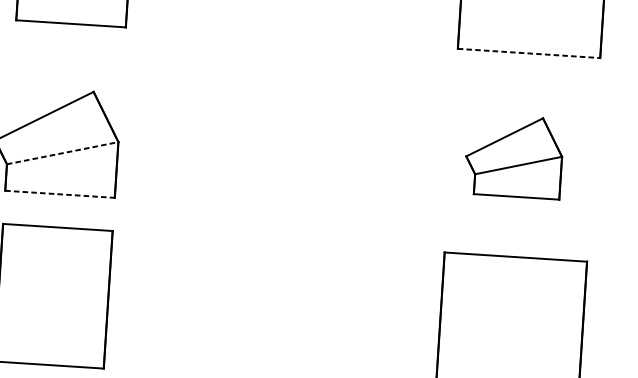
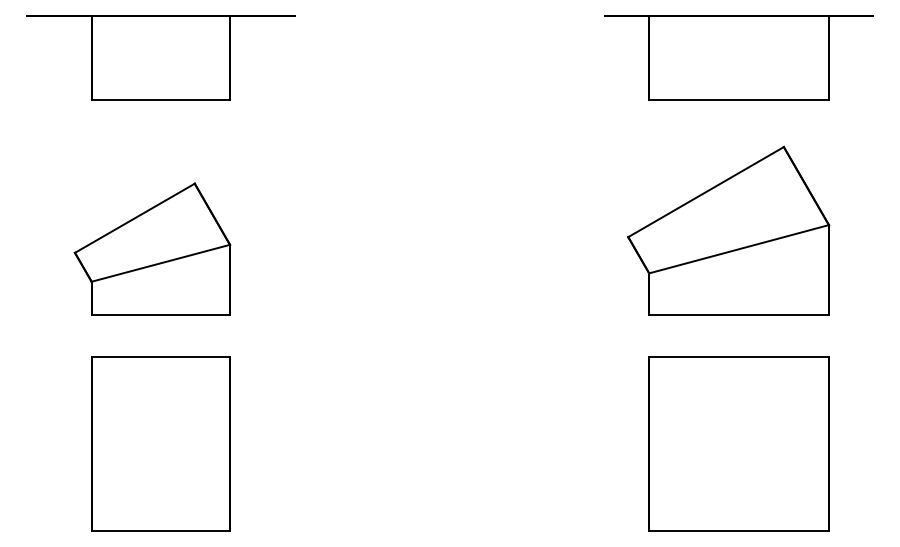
line: (529, 53) -> (739, 99), dashed -> solid
line: (62, 153) -> (160, 263), dashed -> solid
part: (513, 156) -> (728, 230), size x1.67
line: (60, 194) -> (161, 315), dashed -> solid

